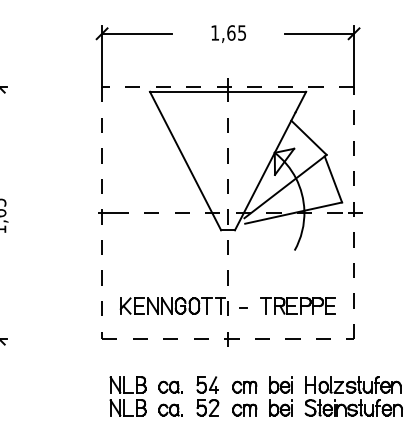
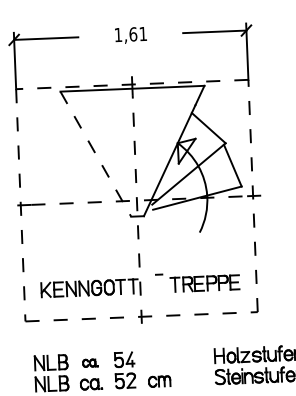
text: (241, 32) -> (142, 33), 1,65 -> 1,61
line: (185, 161) -> (95, 154), solid -> dashed
line: (243, 307) -> (158, 273), moved
part: (170, 386) -> (90, 362), size x0.7
part: (244, 386) -> (158, 359), removed
part: (280, 396) -> (192, 367), removed

